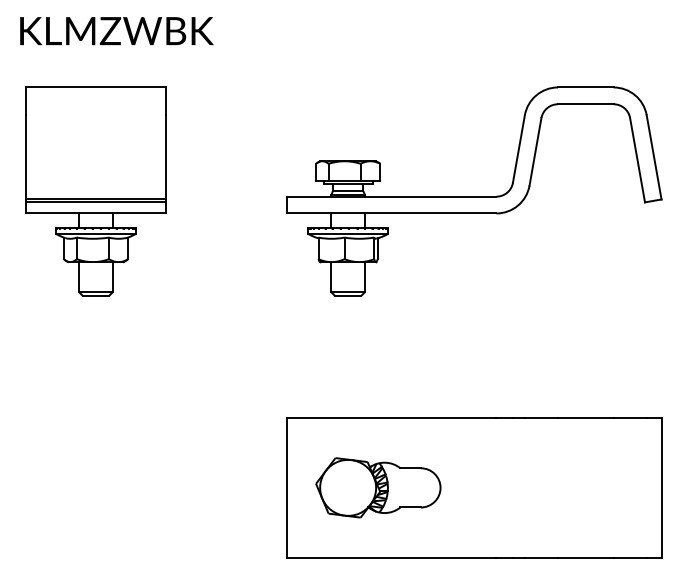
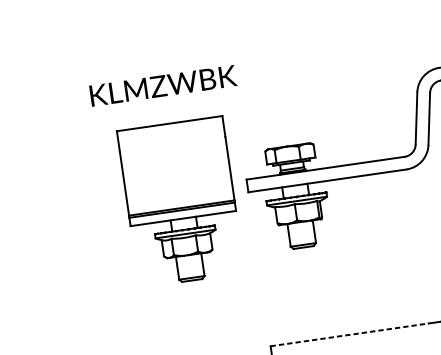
text: (116, 31) -> (163, 86), moved
part: (95, 191) -> (180, 202), moved
line: (391, 417) -> (349, 334), solid -> dashed

